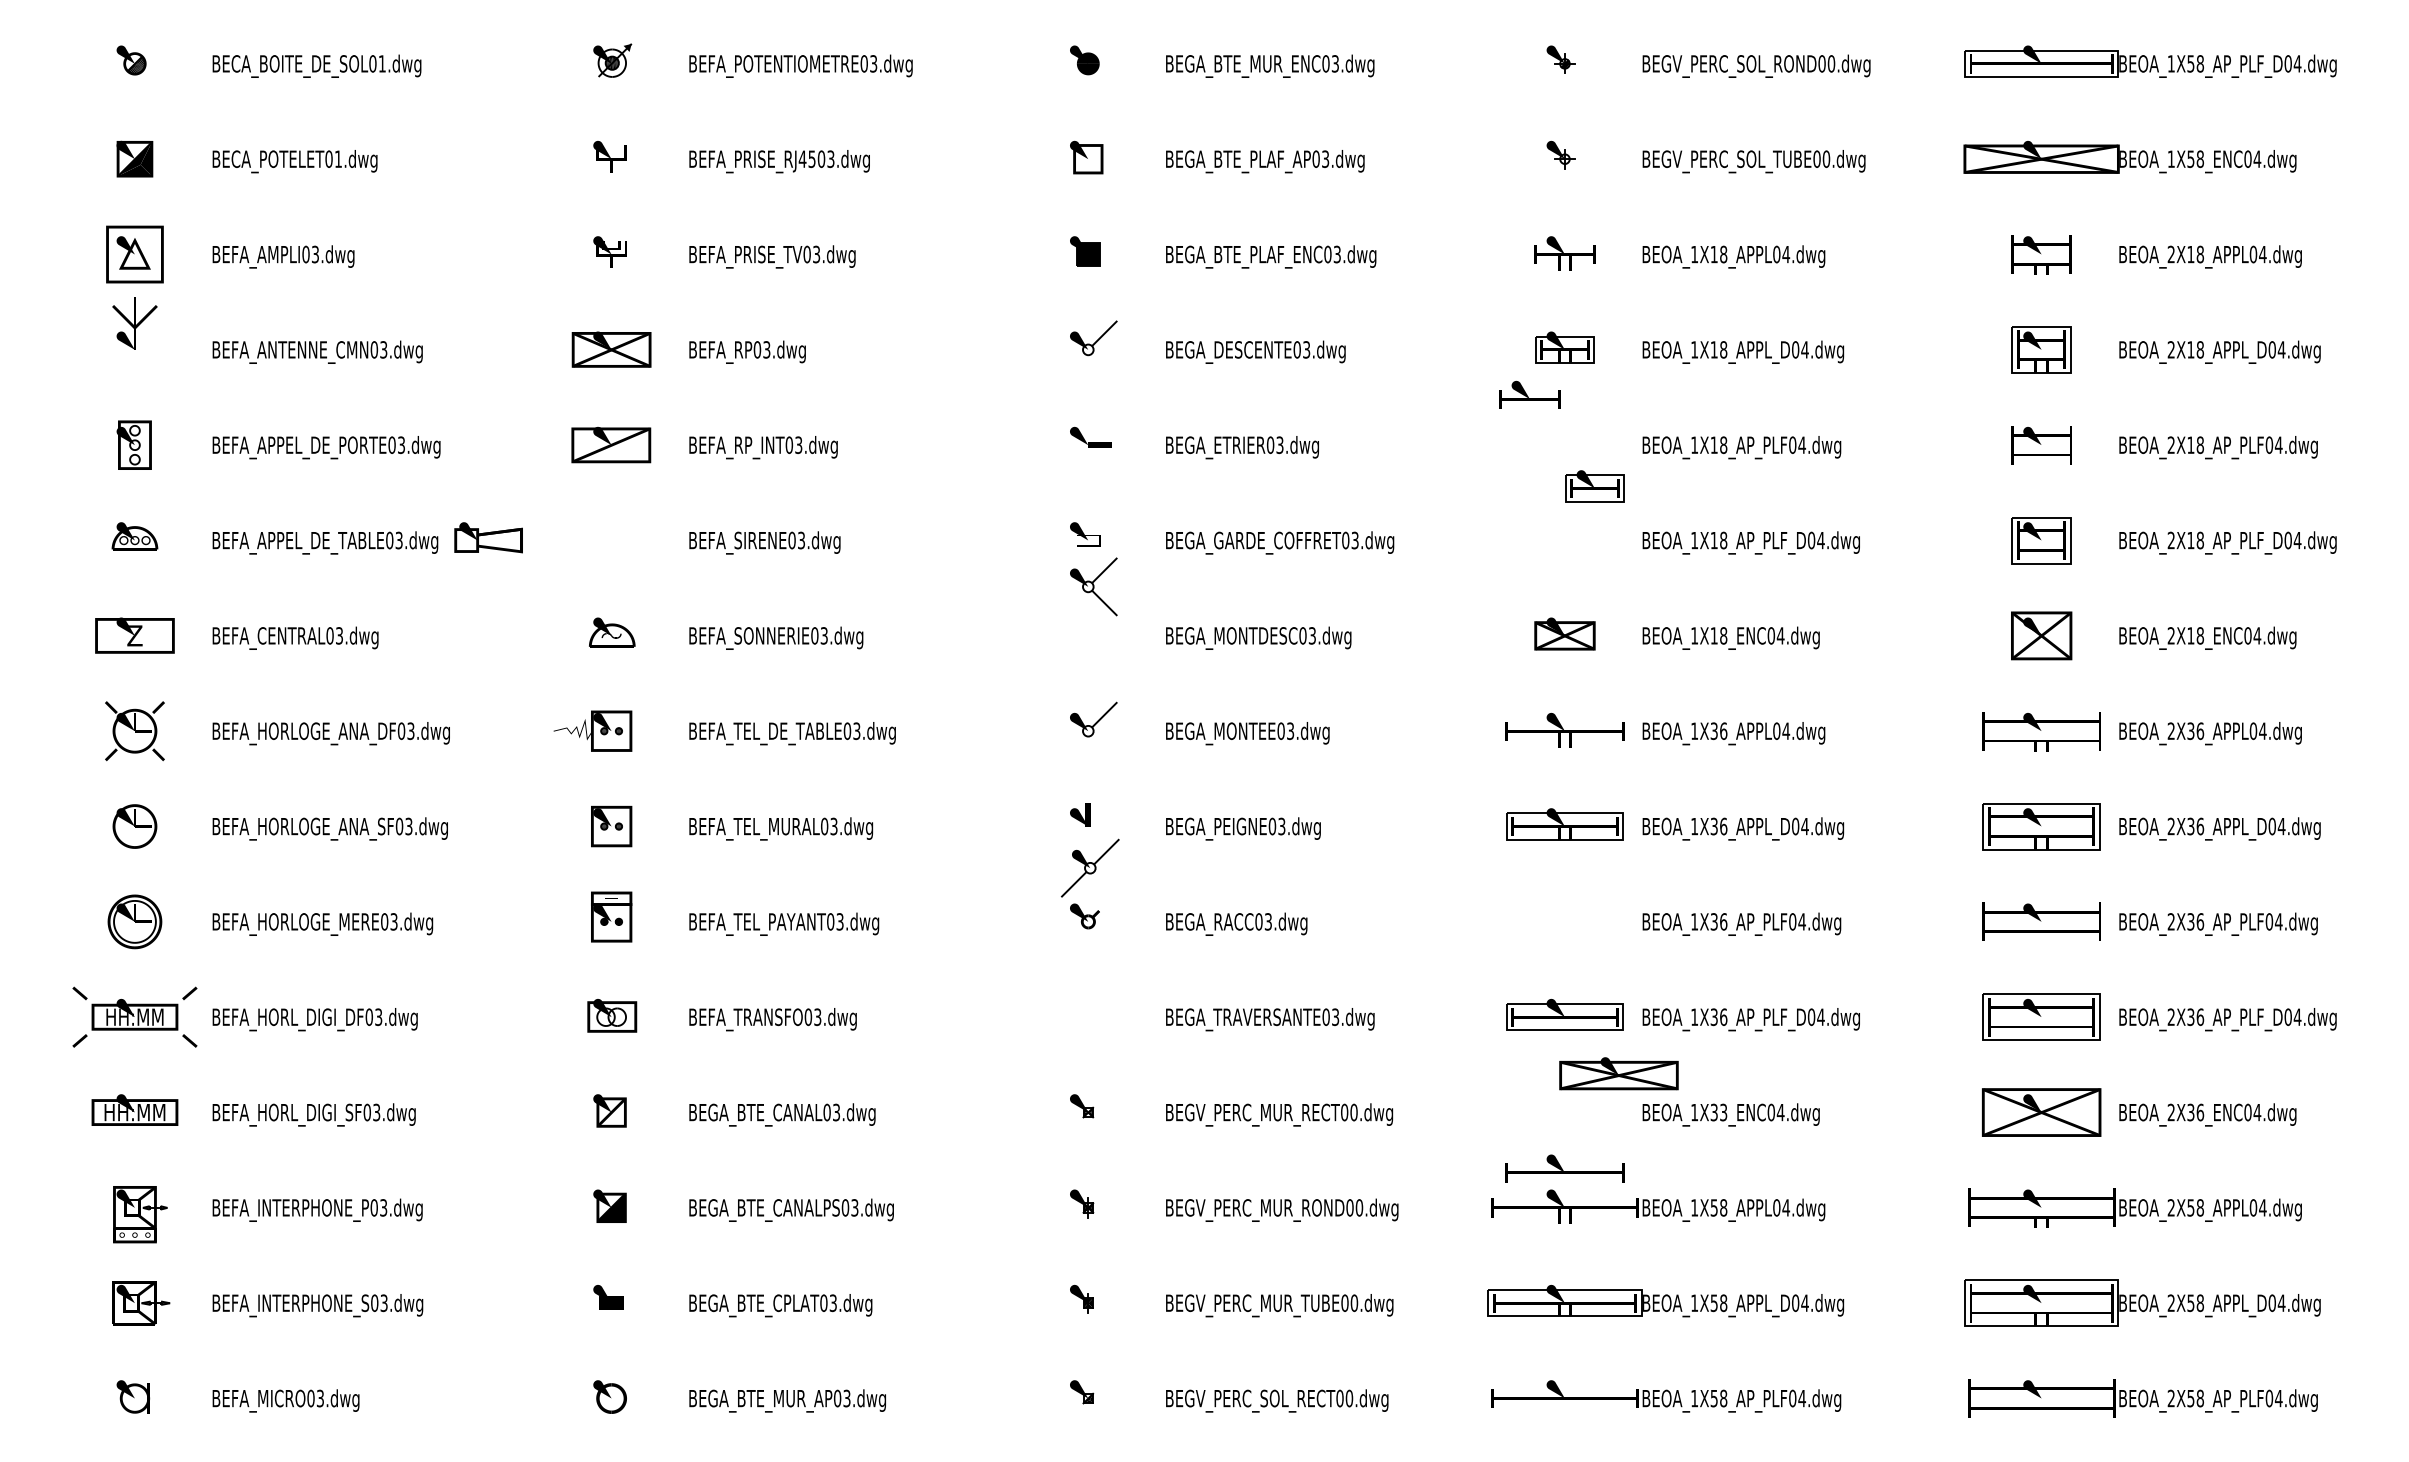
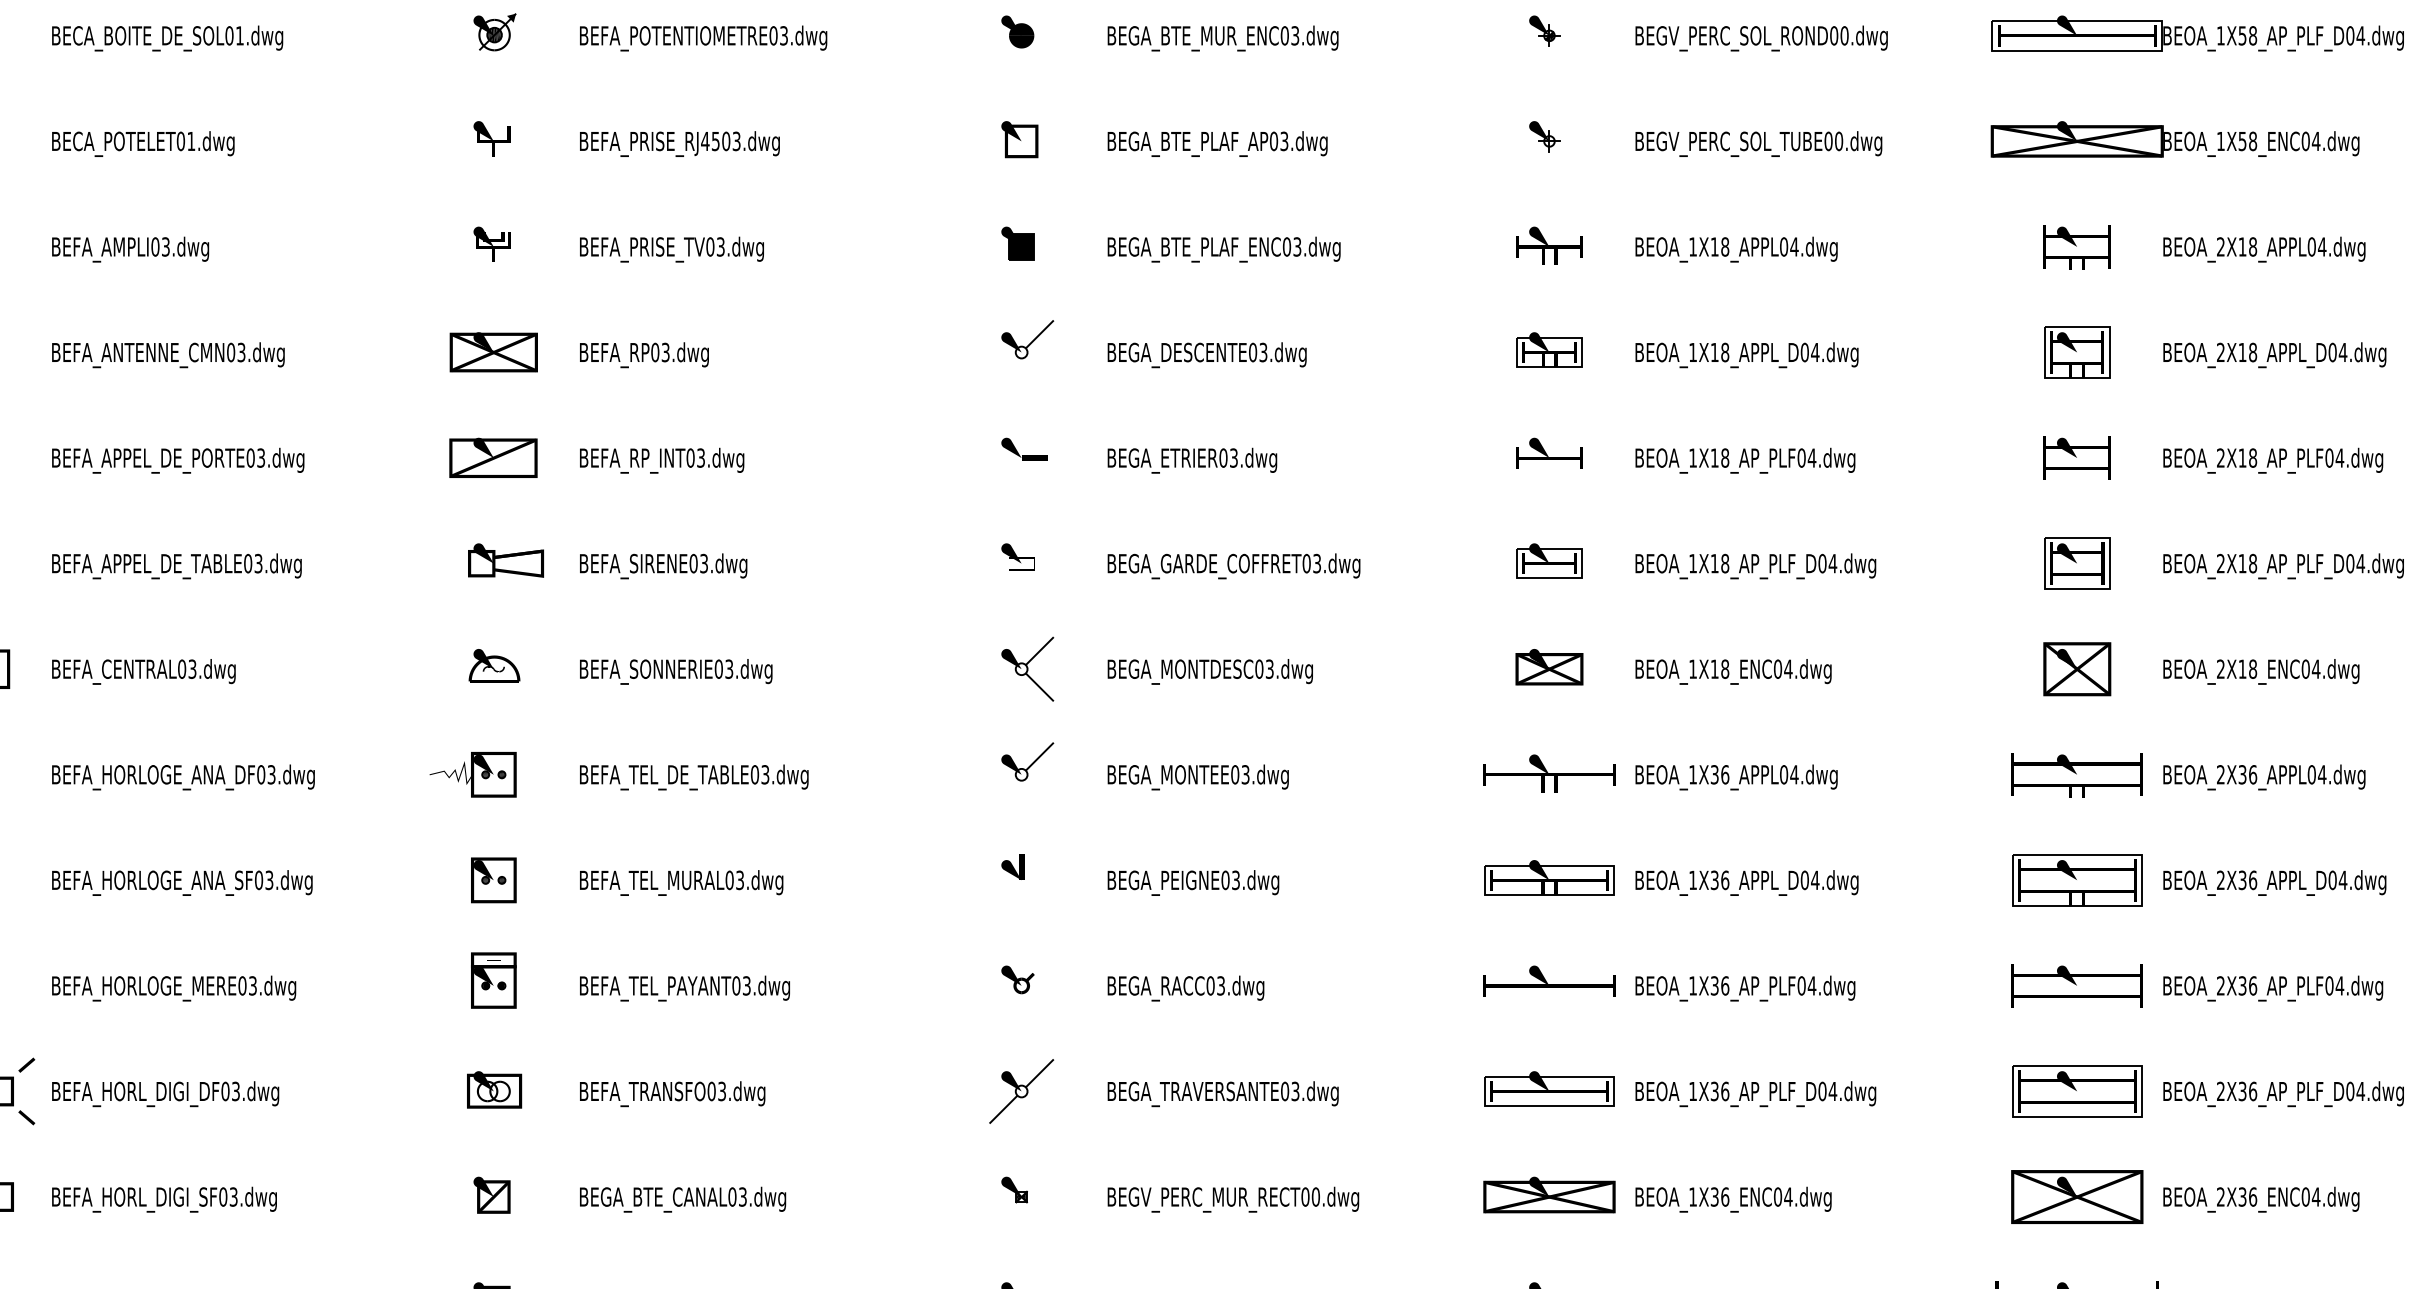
text: (1529, 394) -> (1548, 452), moved
part: (1594, 486) -> (1548, 561), moved
text: (488, 537) -> (505, 560), moved
part: (1093, 586) -> (1027, 668), moved
part: (1090, 867) -> (1021, 1090), moved
text: (1618, 1073) -> (1548, 1194), moved
text: (1723, 1112) -> (1725, 1196), BEOA_1X33_ENC04.dwg -> BEOA_1X36_ENC04.dwg
text: (1564, 1168) -> (1548, 981), moved

